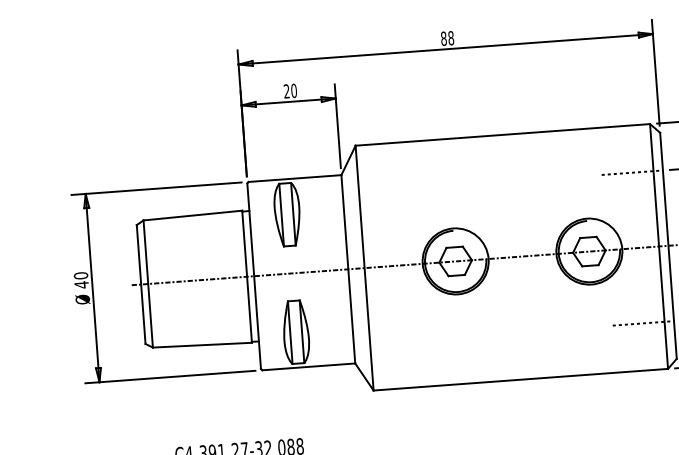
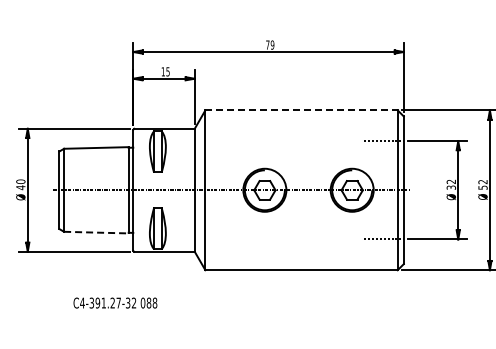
text: (447, 37) -> (270, 44), 88 -> 79
text: (290, 90) -> (165, 71), 20 -> 15
line: (504, 135) -> (302, 110), solid -> dashed
line: (202, 344) -> (96, 232), solid -> dashed

